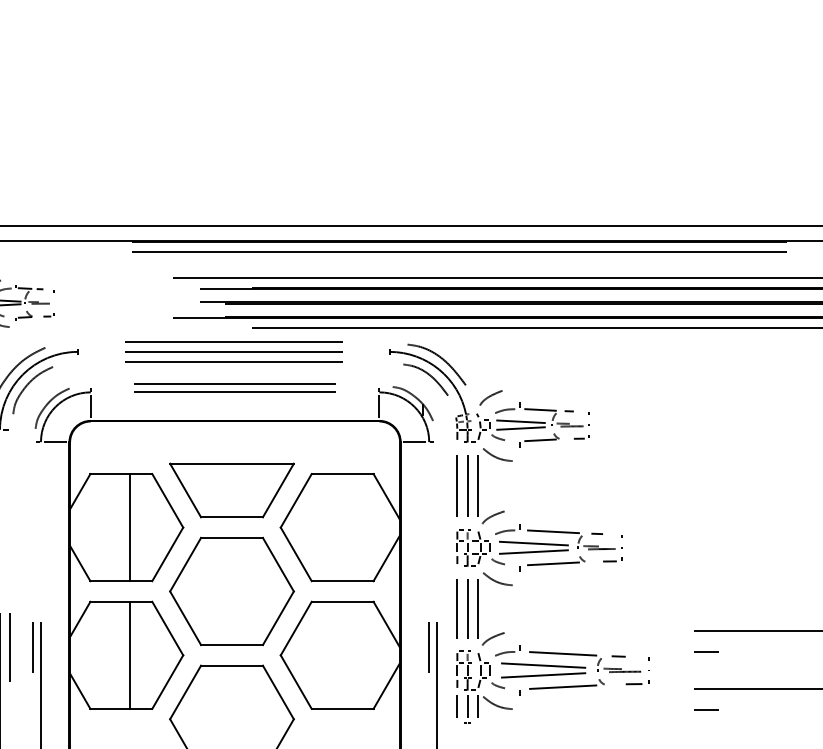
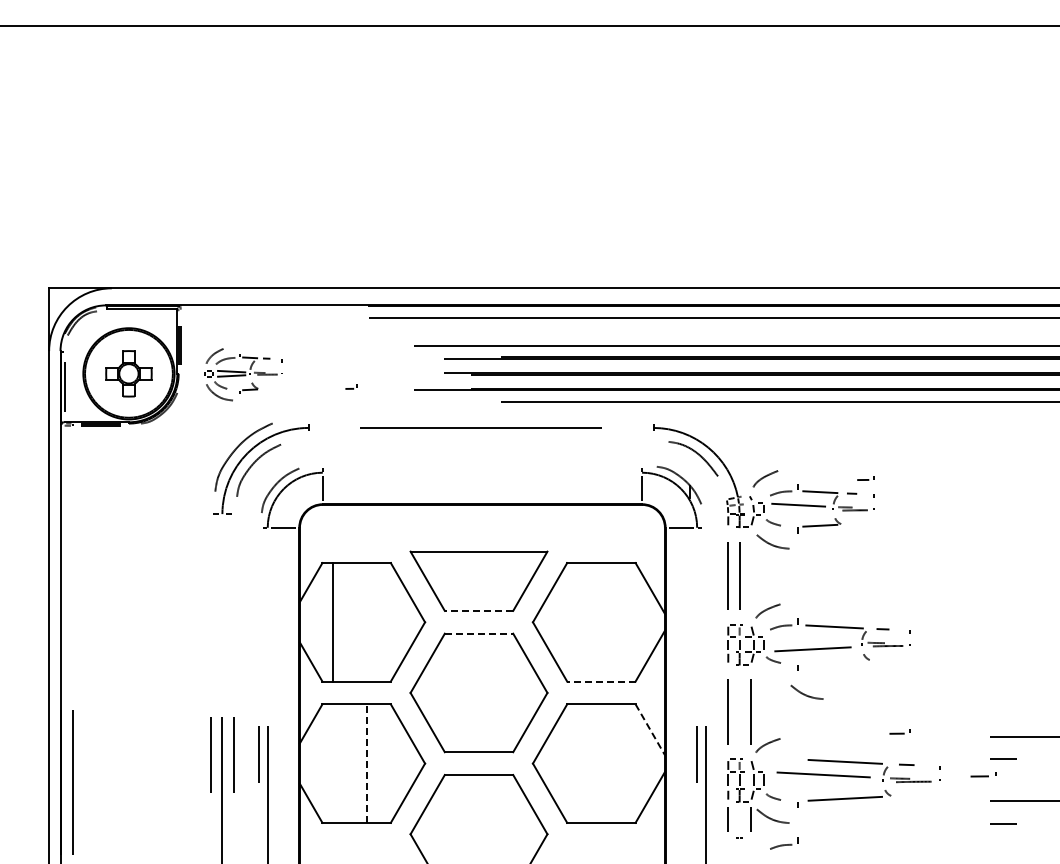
part: (48, 314) -> (351, 386), moved
line: (233, 341) -> (480, 416), removed
curve: (440, 358) -> (709, 435), removed
line: (233, 362) -> (480, 439), removed
line: (235, 384) -> (482, 463), removed
line: (235, 392) -> (482, 472), removed
line: (520, 428) -> (798, 512), removed
part: (581, 437) -> (865, 478), moved
line: (478, 485) -> (751, 575), removed
line: (231, 516) -> (478, 610), solid -> dashed
line: (130, 527) -> (332, 622), moved
line: (232, 537) -> (479, 633), solid -> dashed
line: (533, 543) -> (812, 639), removed
part: (612, 559) -> (899, 731), moved
line: (553, 563) -> (834, 661), removed
curve: (495, 580) -> (804, 693), moved
line: (341, 581) -> (600, 681), solid -> dashed
line: (467, 608) -> (739, 711), removed
line: (387, 625) -> (650, 730), solid -> dashed
part: (508, 650) -> (784, 843), moved
line: (130, 655) -> (366, 763), solid -> dashed
line: (543, 675) -> (823, 785), removed
part: (637, 682) -> (983, 774), moved
line: (467, 705) -> (739, 819), removed

